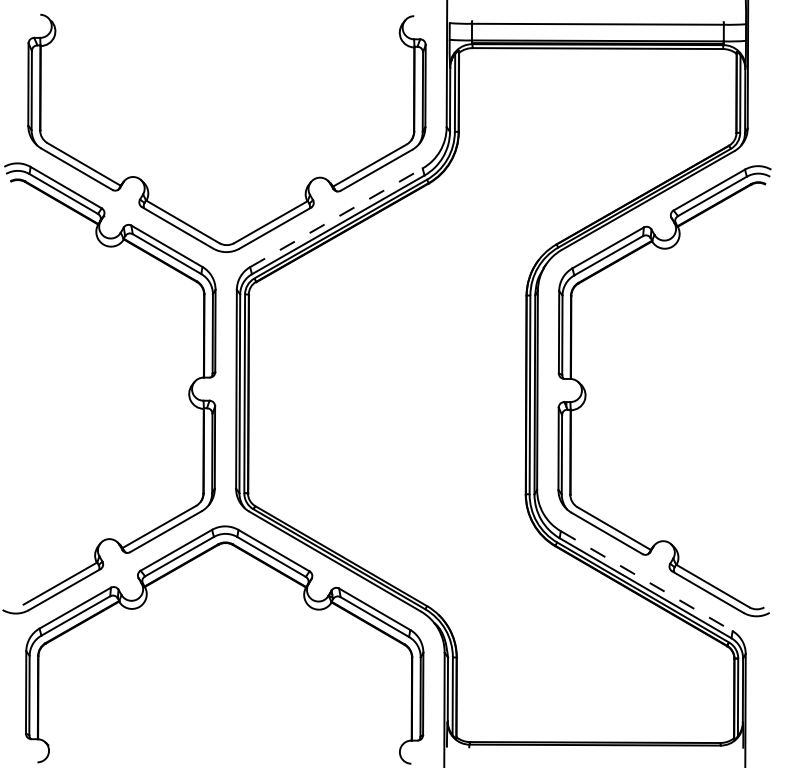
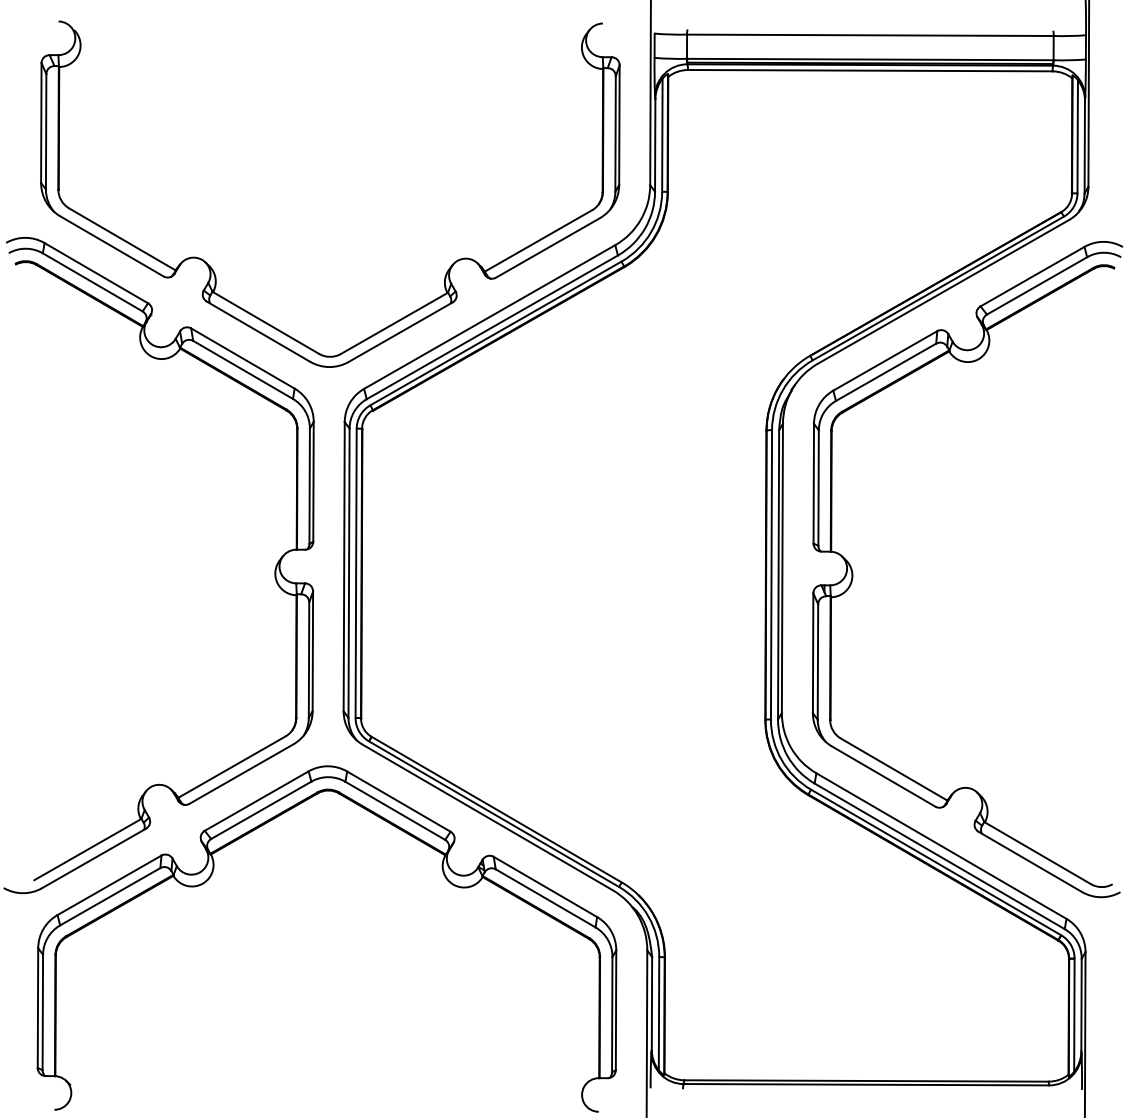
line: (336, 217) -> (489, 316), dashed -> solid
line: (647, 581) -> (942, 846), dashed -> solid

